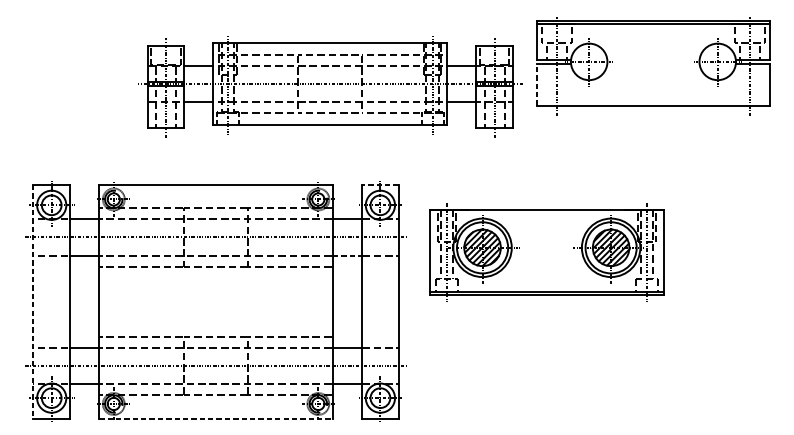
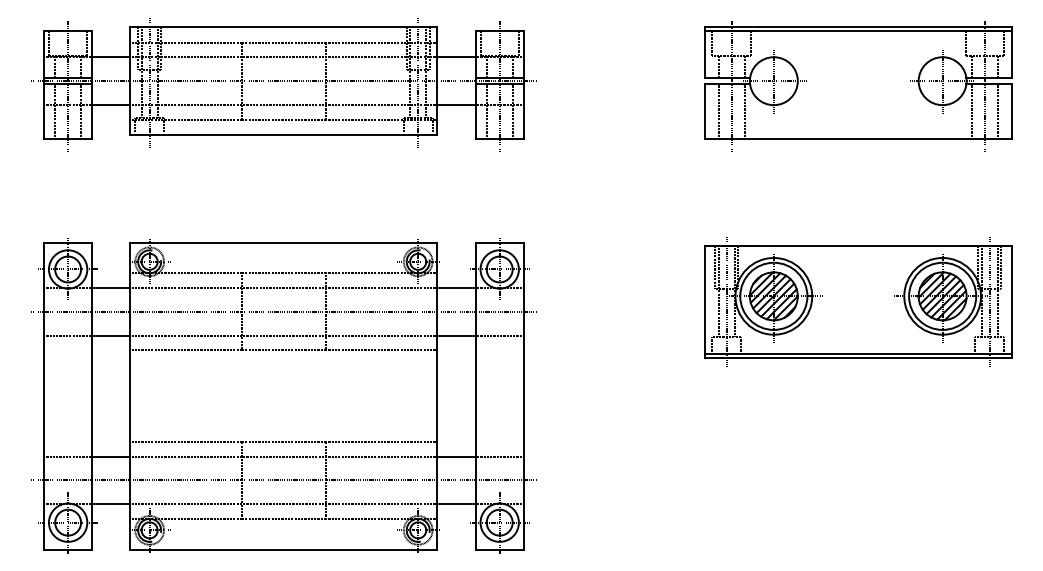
line: (536, 84) -> (704, 110), dashed -> solid
line: (547, 84) -> (718, 111), added
line: (566, 84) -> (744, 111), added
line: (739, 84) -> (971, 111), added
line: (759, 84) -> (997, 111), added
part: (329, 86) -> (283, 84), moved
line: (380, 184) -> (499, 242), dashed -> solid
part: (547, 251) -> (858, 301), moved
line: (348, 255) -> (457, 335), dashed -> solid
line: (33, 302) -> (44, 396), dashed -> solid
line: (216, 418) -> (284, 549), dashed -> solid

